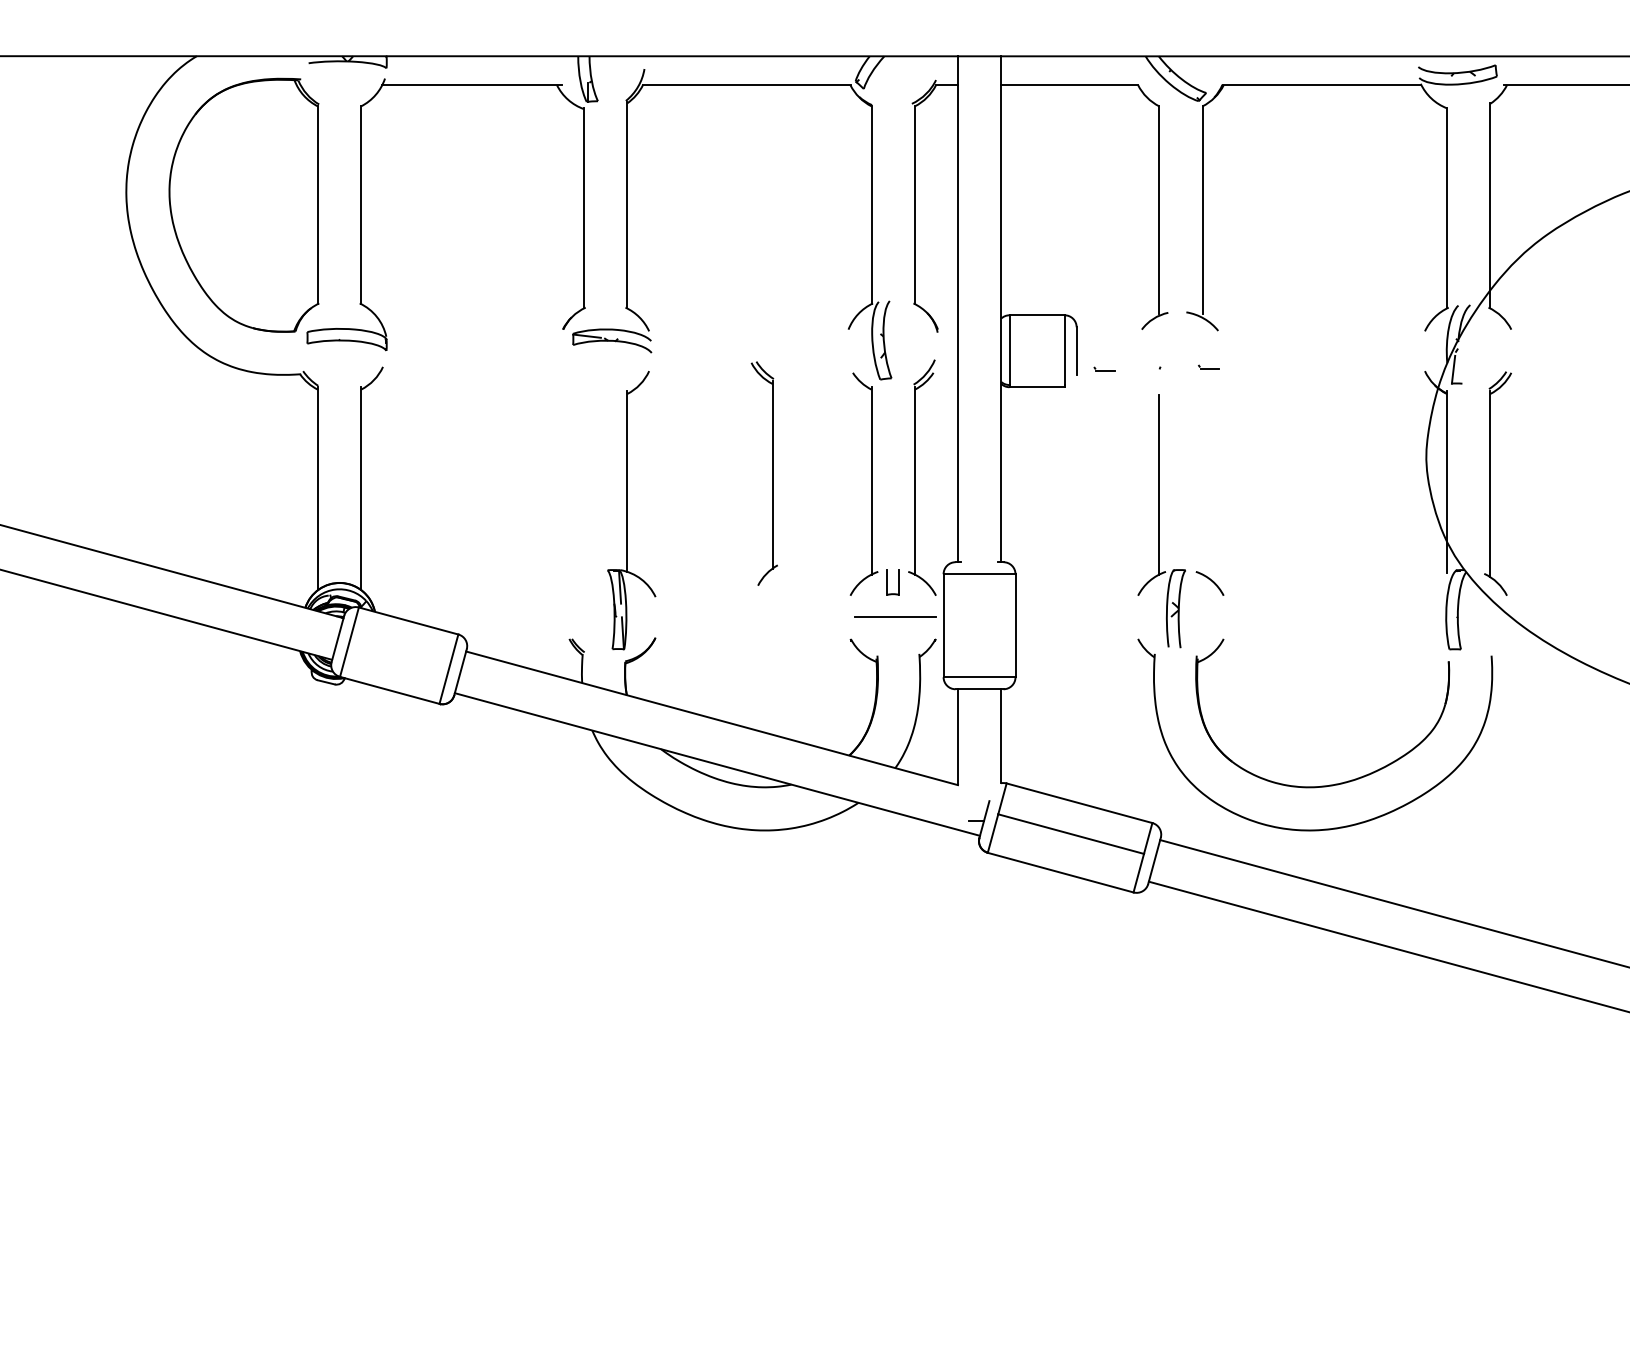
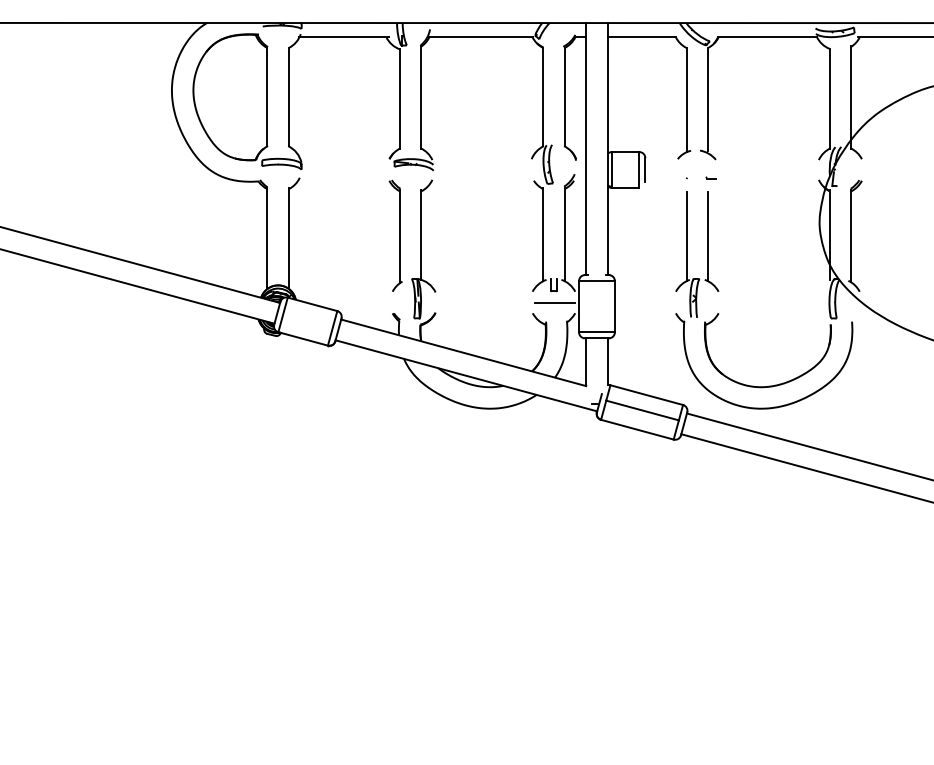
part: (1103, 368) -> (658, 178), removed
part: (763, 472) -> (395, 235), moved
line: (1203, 484) -> (708, 236), added

